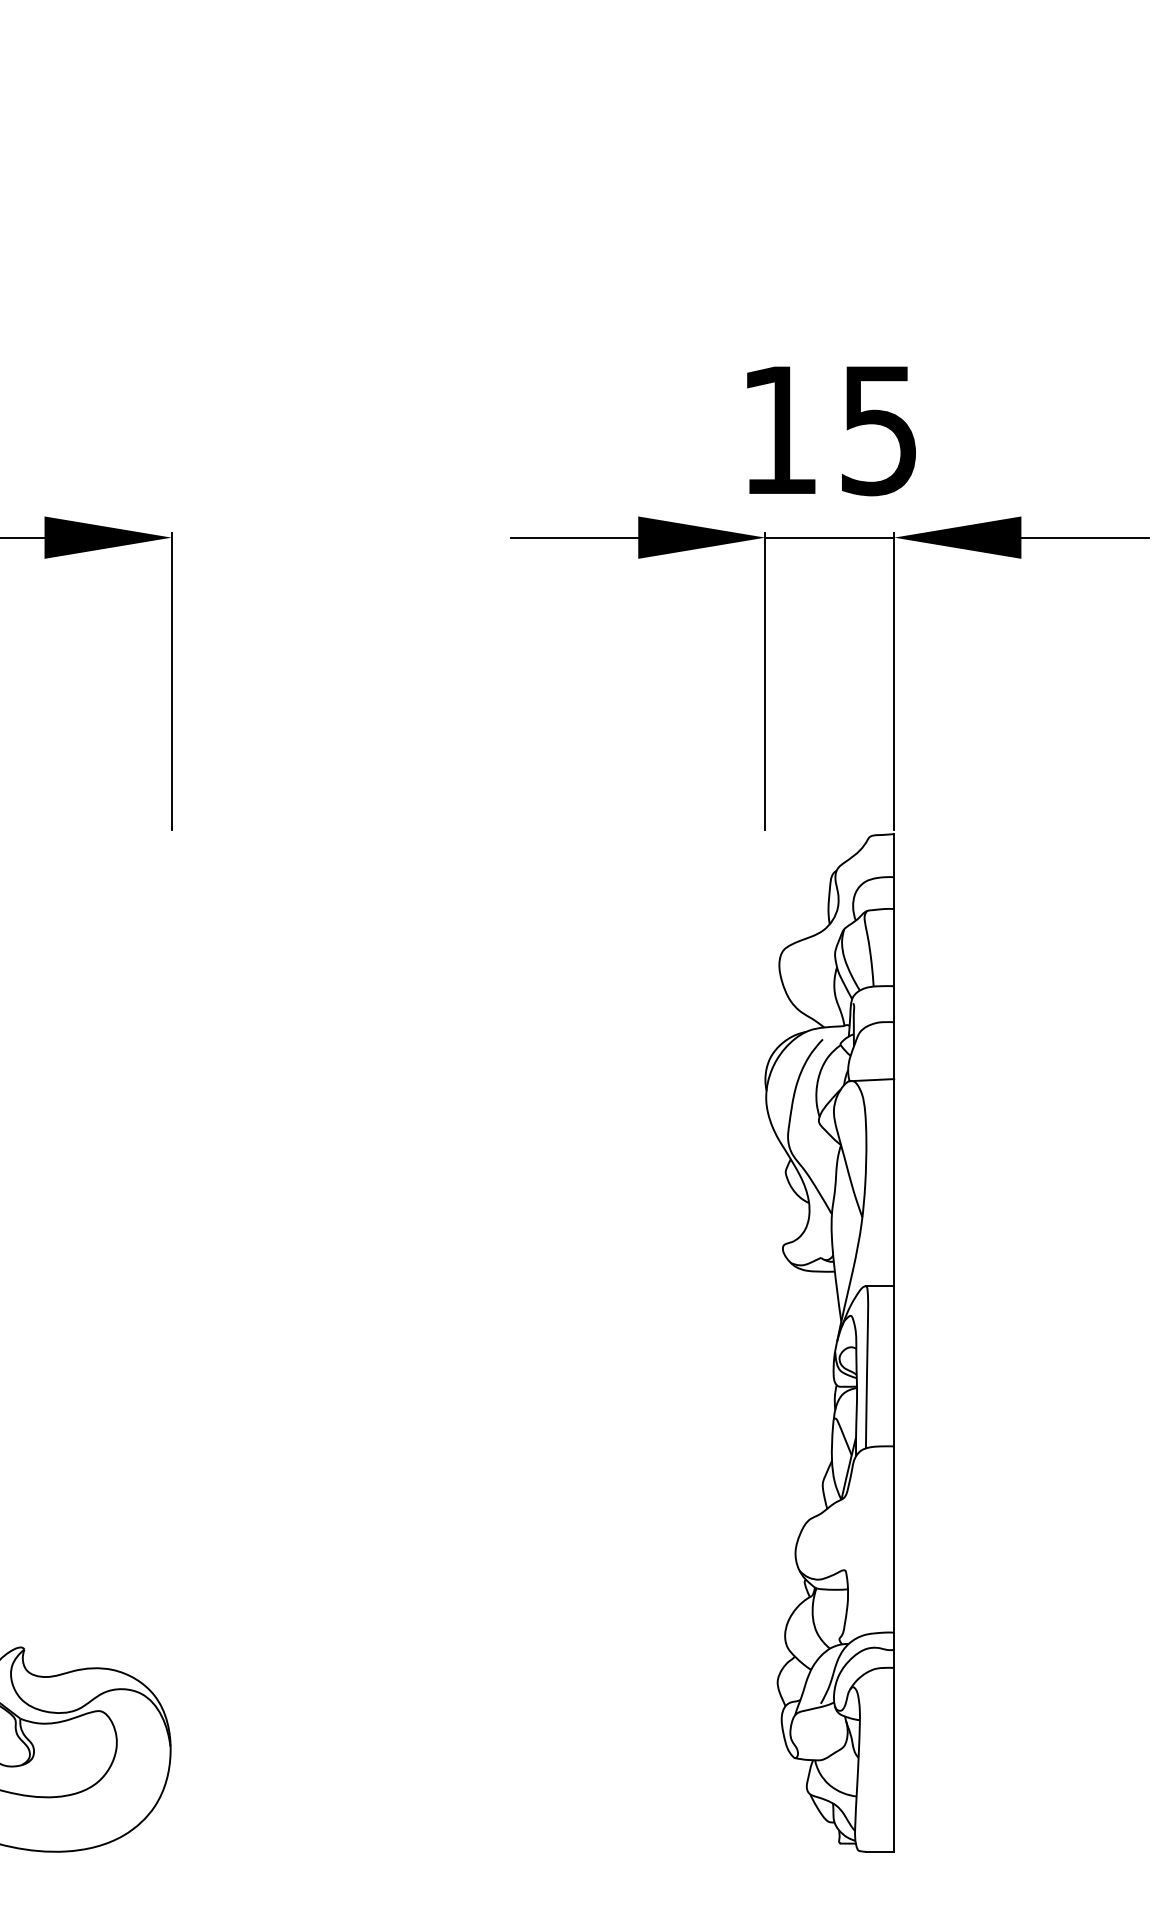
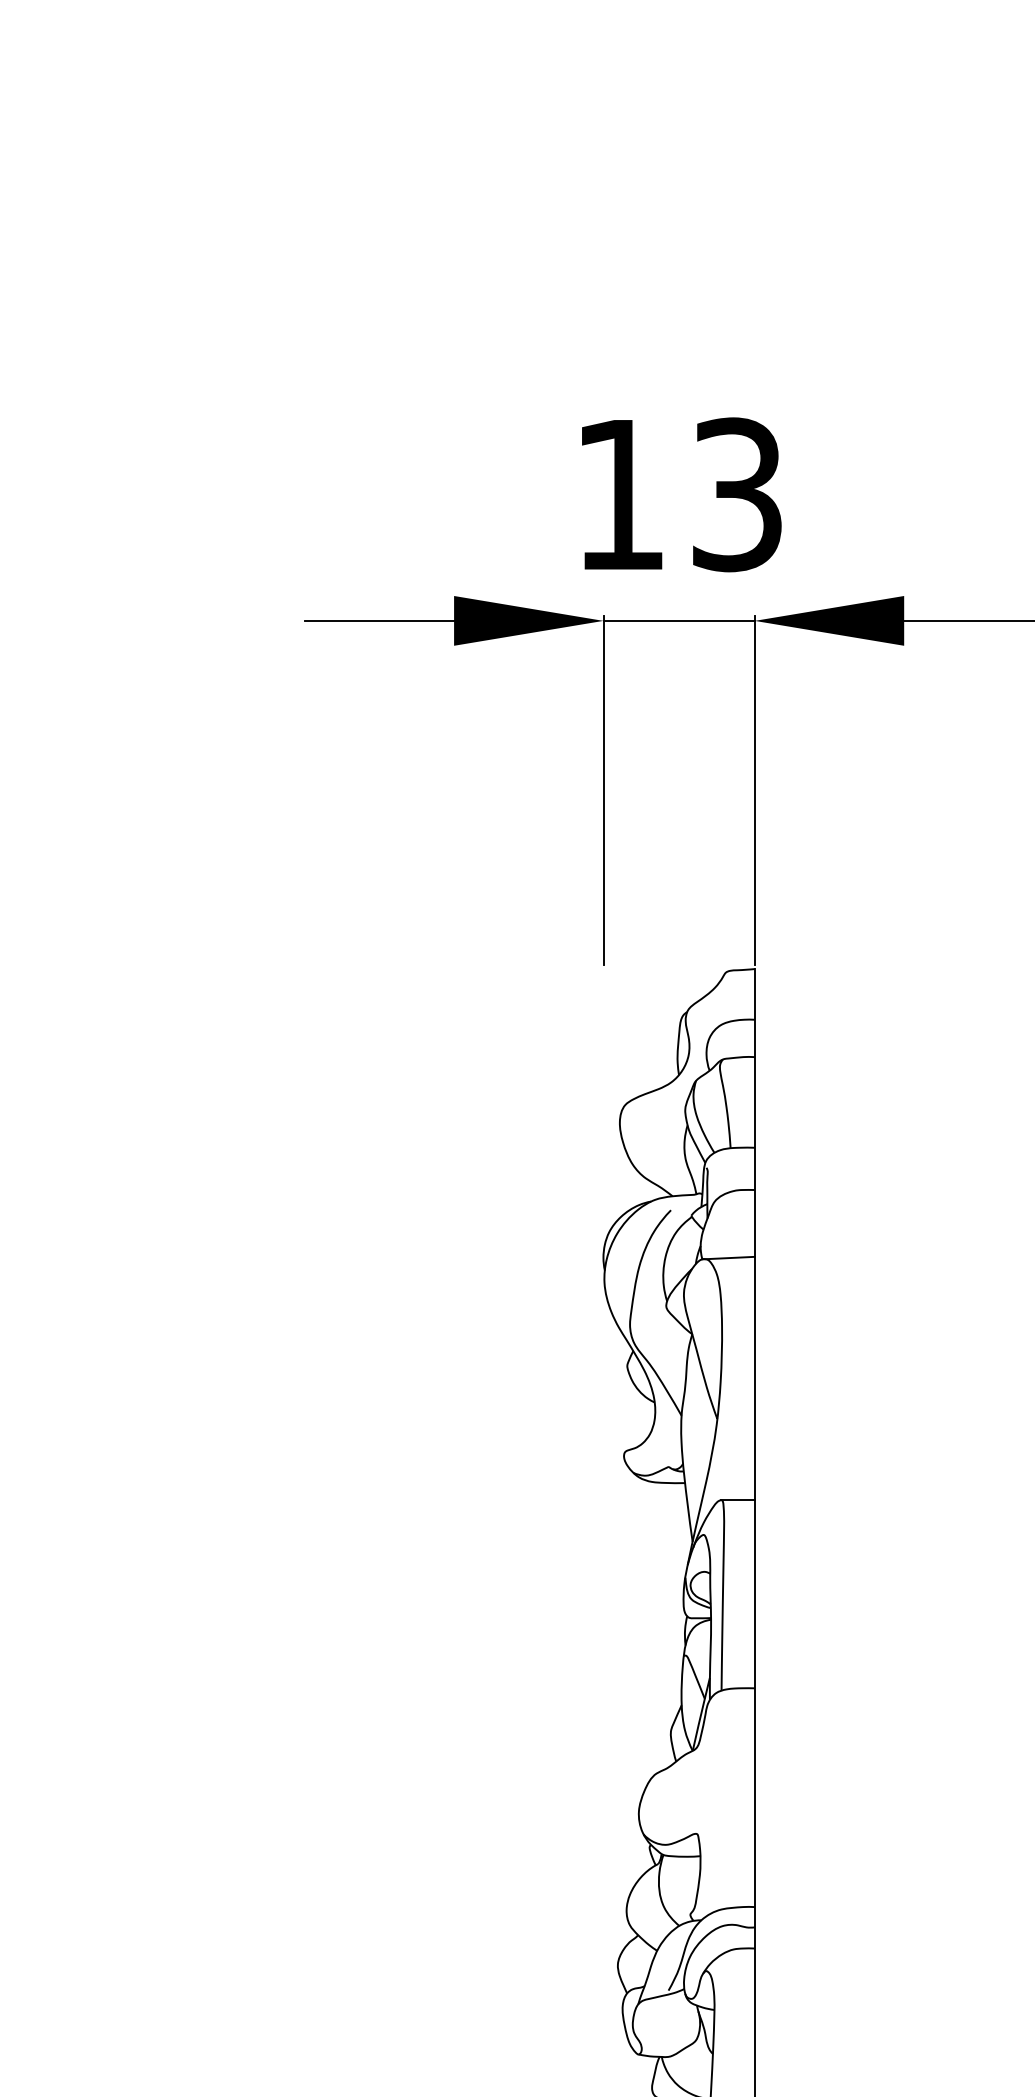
text: (879, 429) -> (737, 493), 15 -> 13

